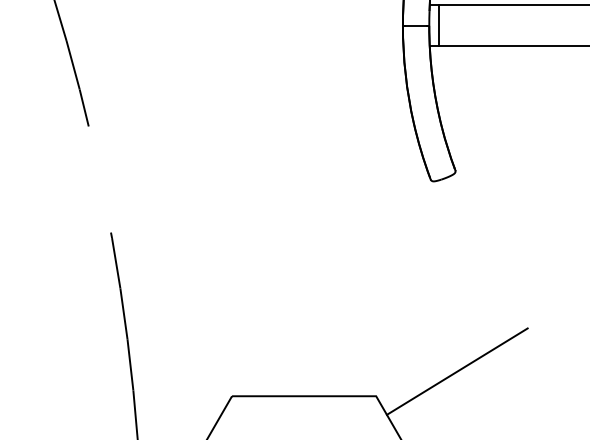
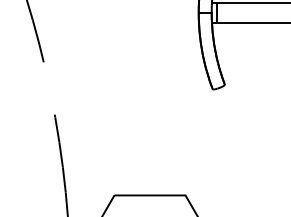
line: (457, 370) -> (225, 182), removed

